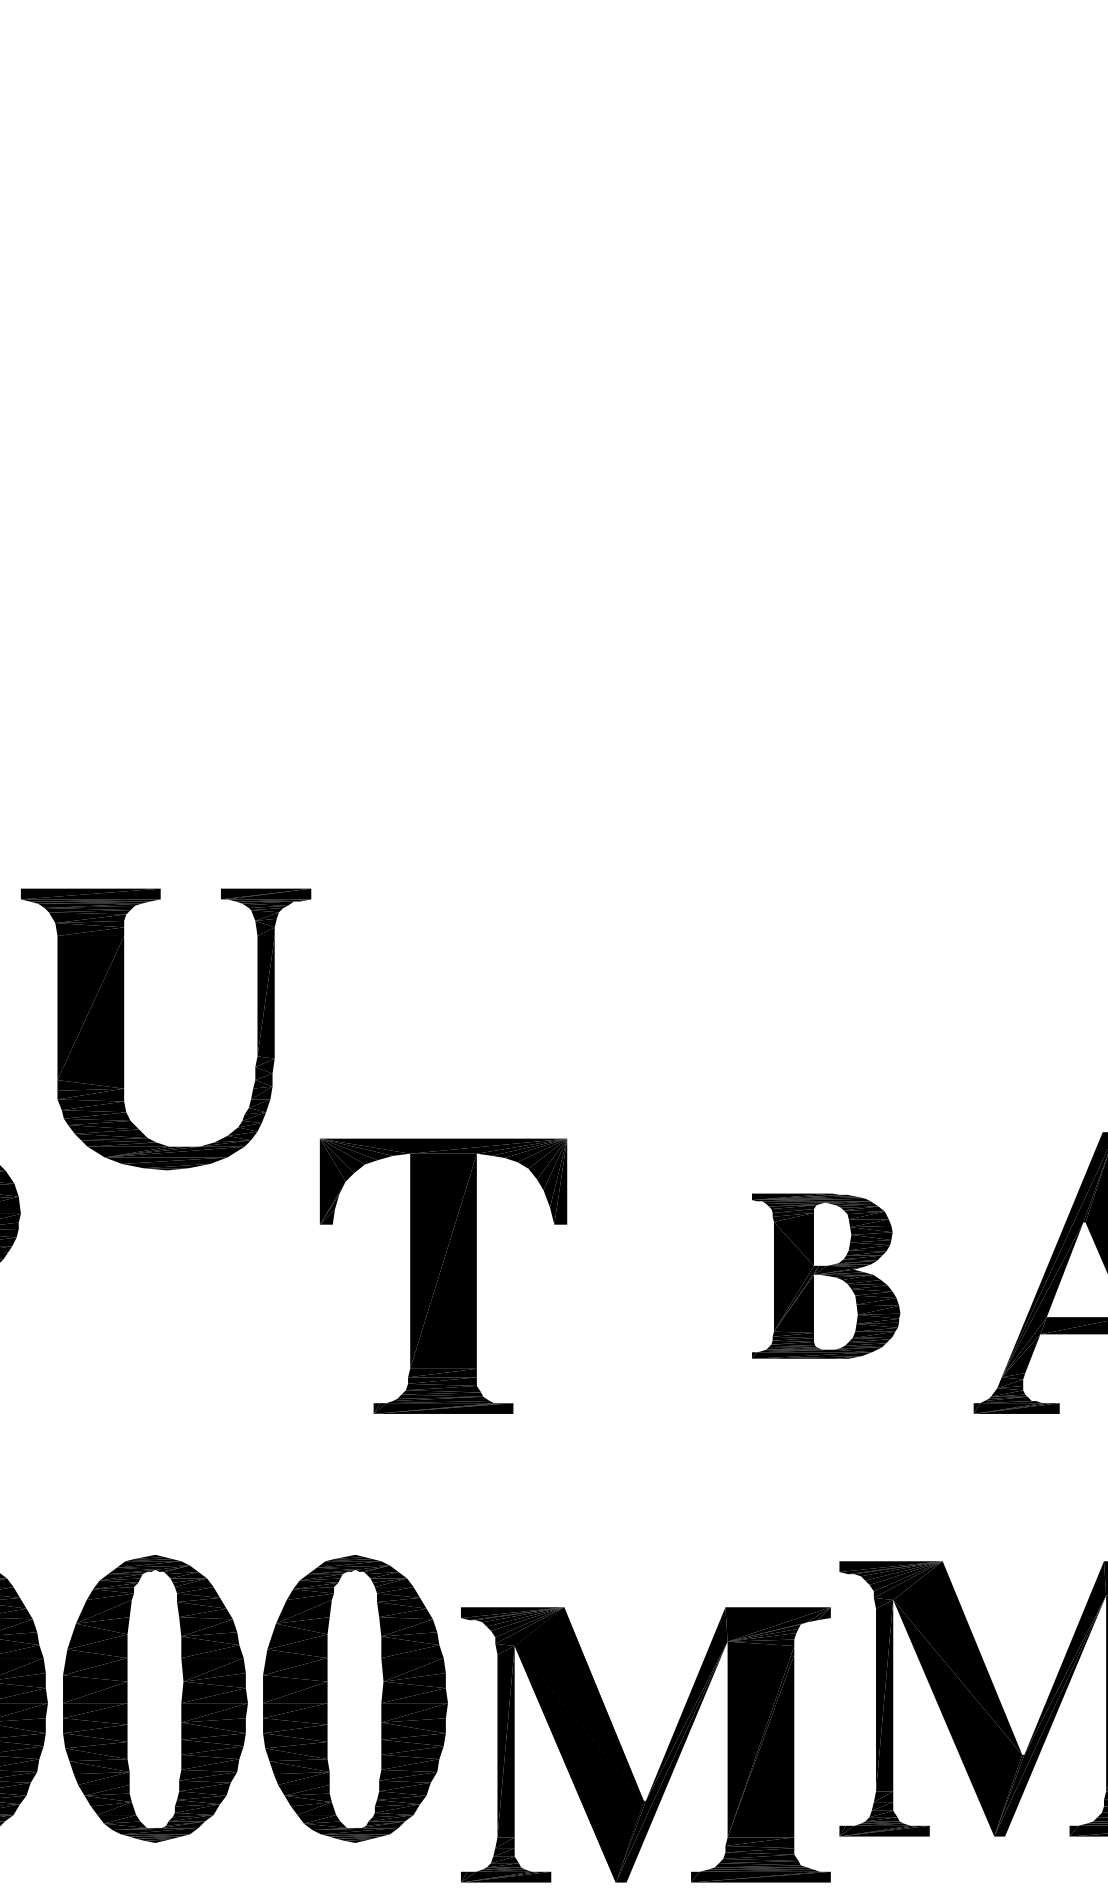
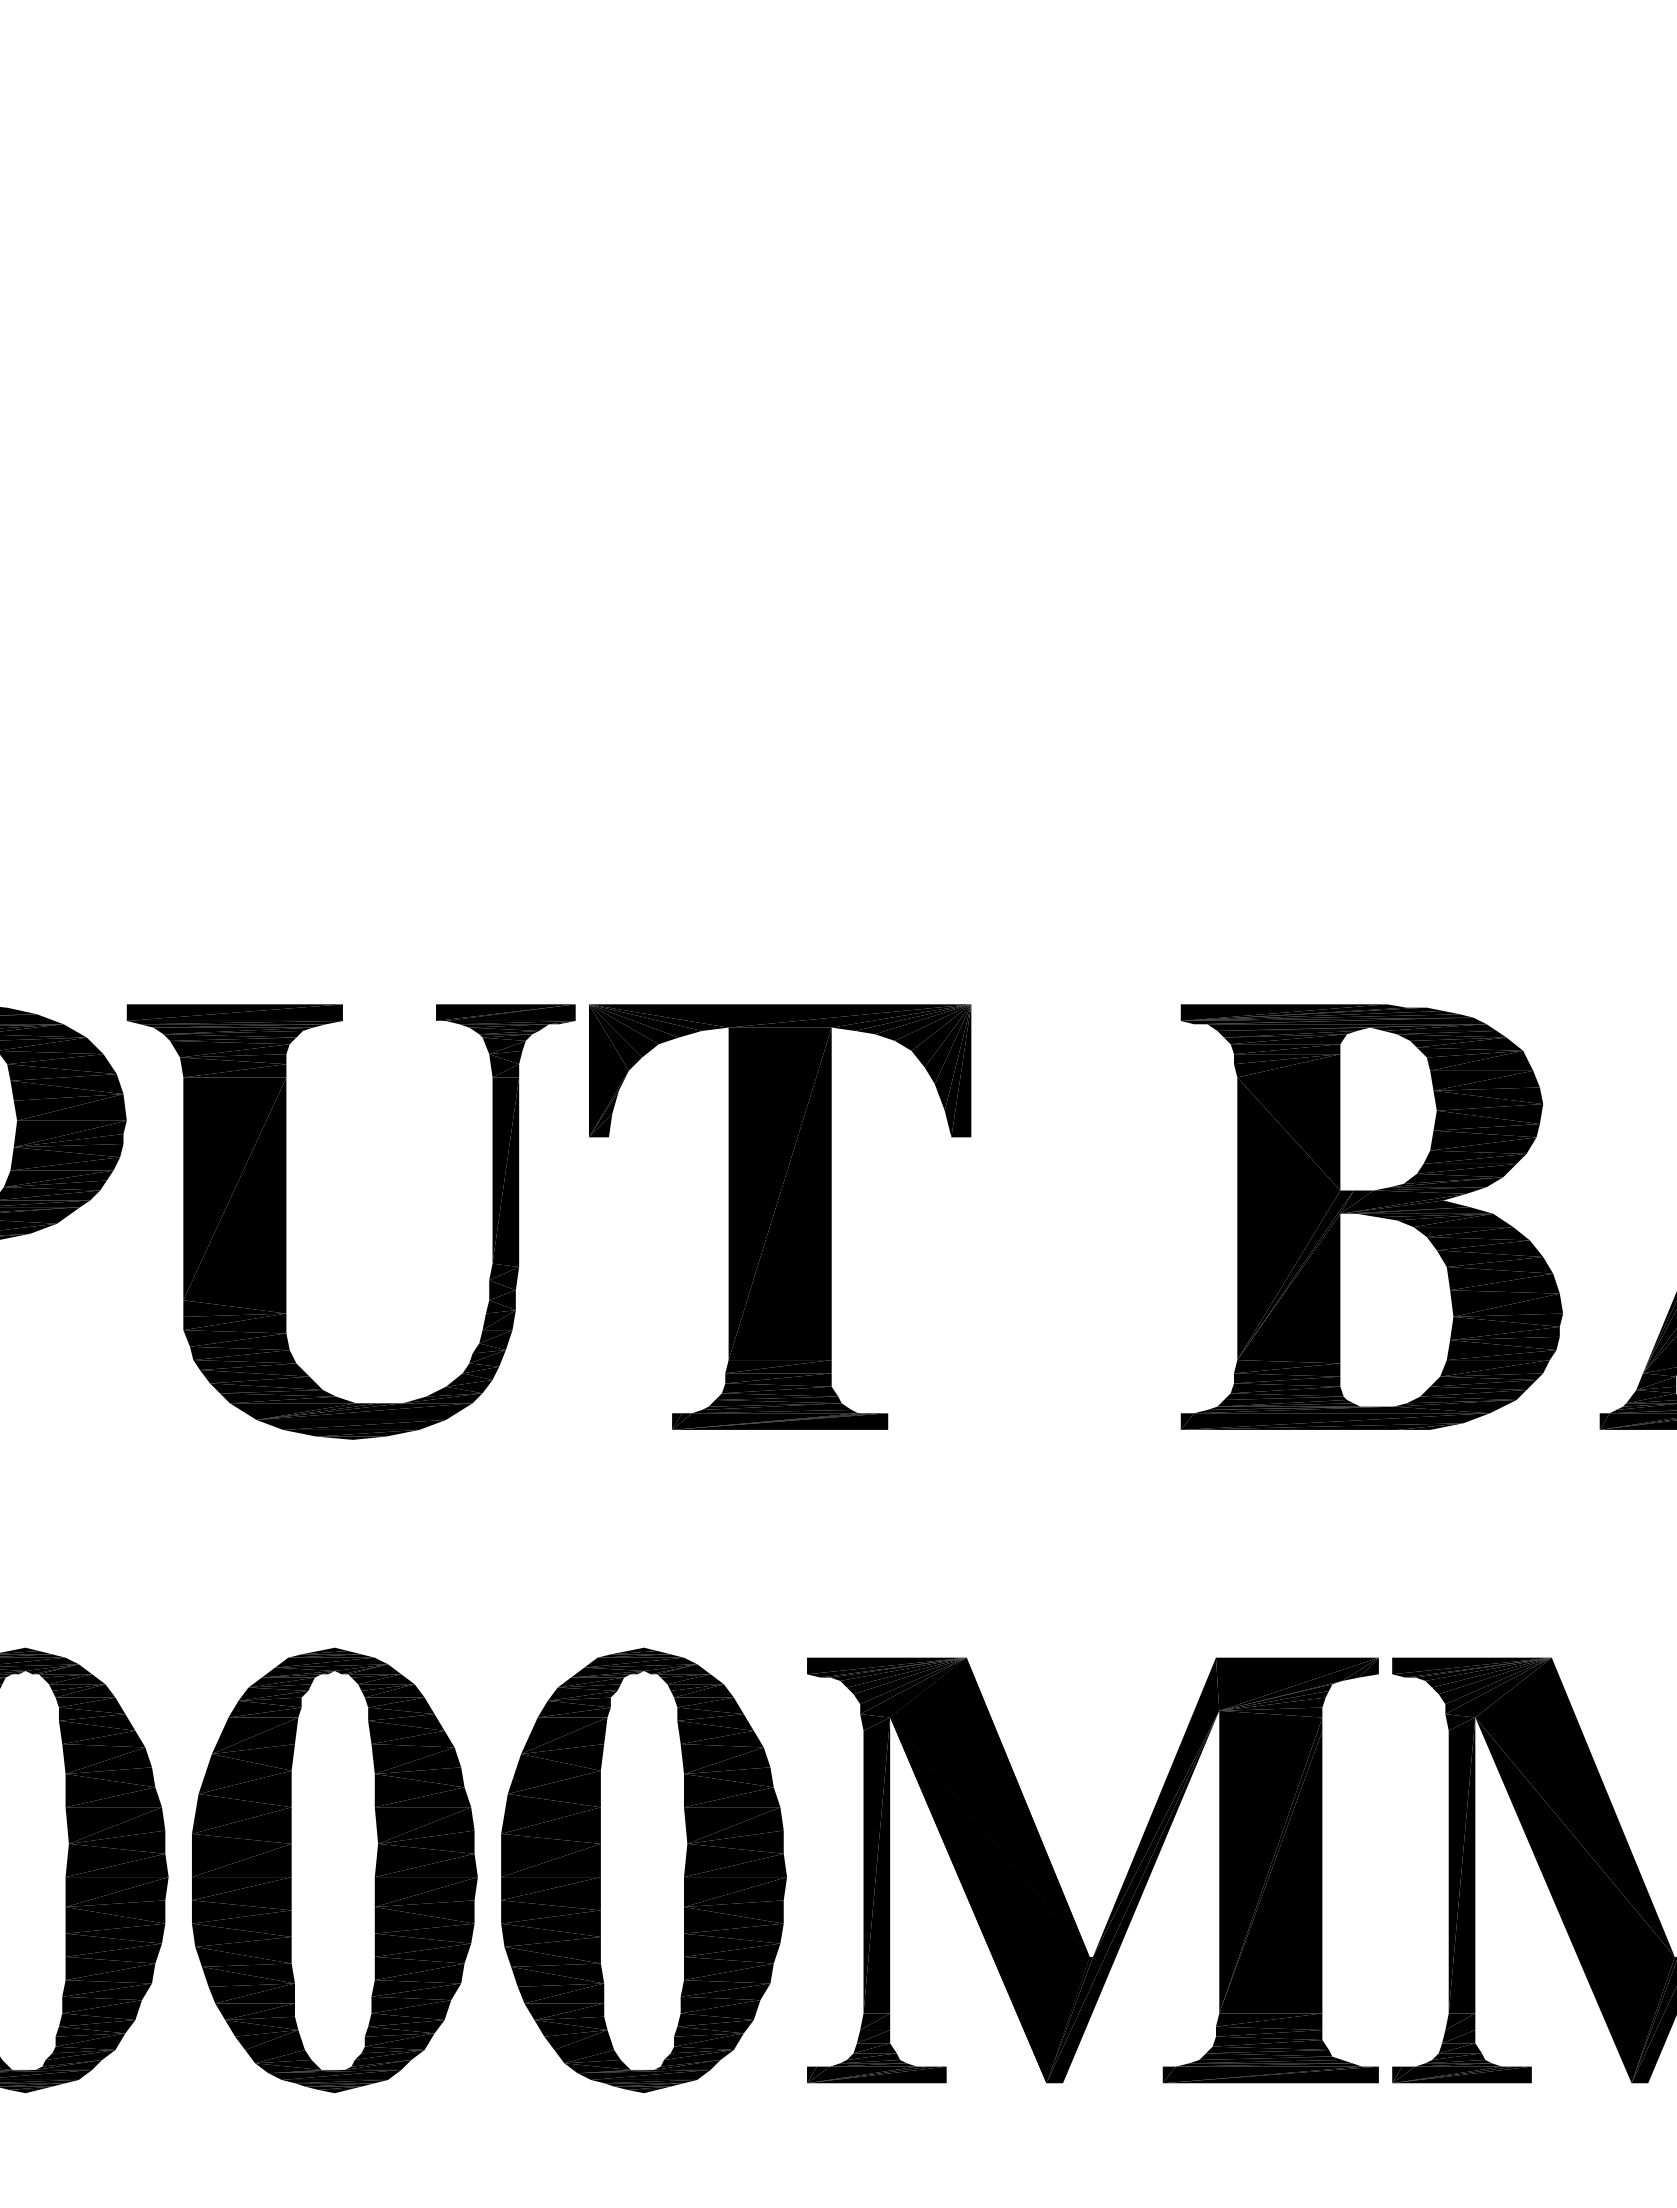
part: (124, 1029) -> (286, 1222), moved
part: (825, 1275) -> (1370, 1215), size x1.67
part: (665, 1752) -> (1123, 1882), moved

